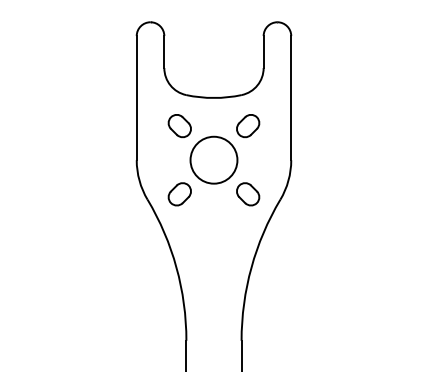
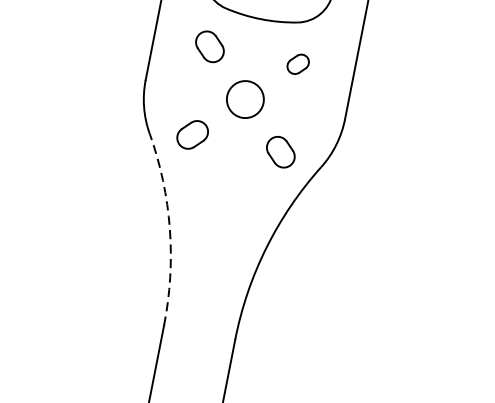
part: (248, 126) -> (298, 64), size x0.7
circle: (213, 159) -> (244, 98), size x0.6
arc: (176, 267) -> (169, 228), solid -> dashed

